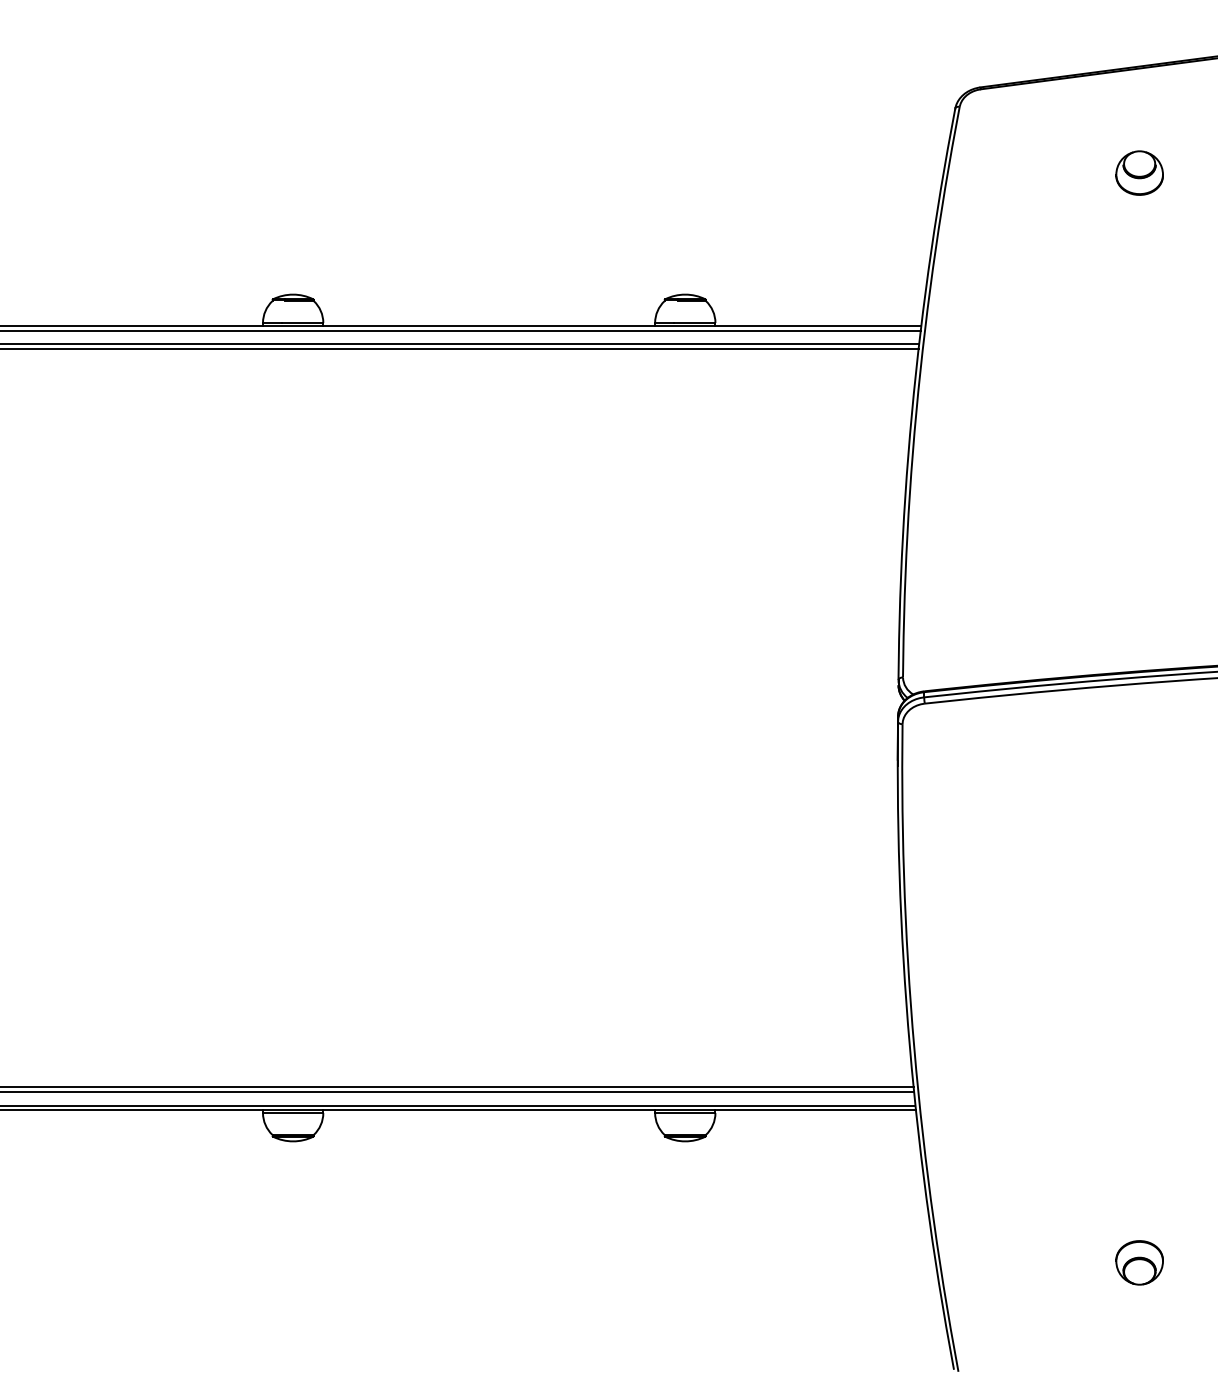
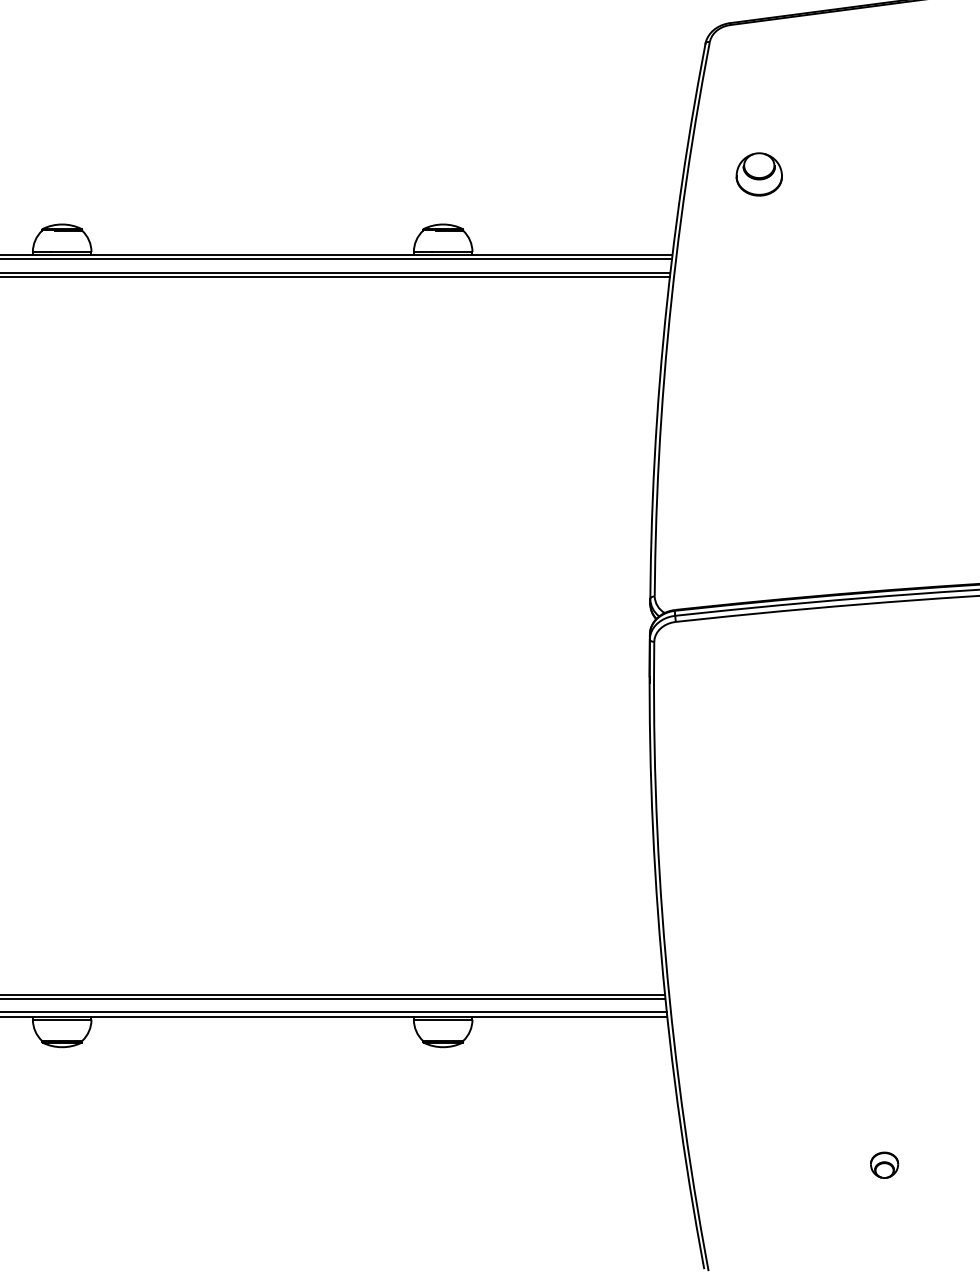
part: (1139, 172) -> (759, 173), moved
part: (1139, 1262) -> (884, 1164), size x0.6

